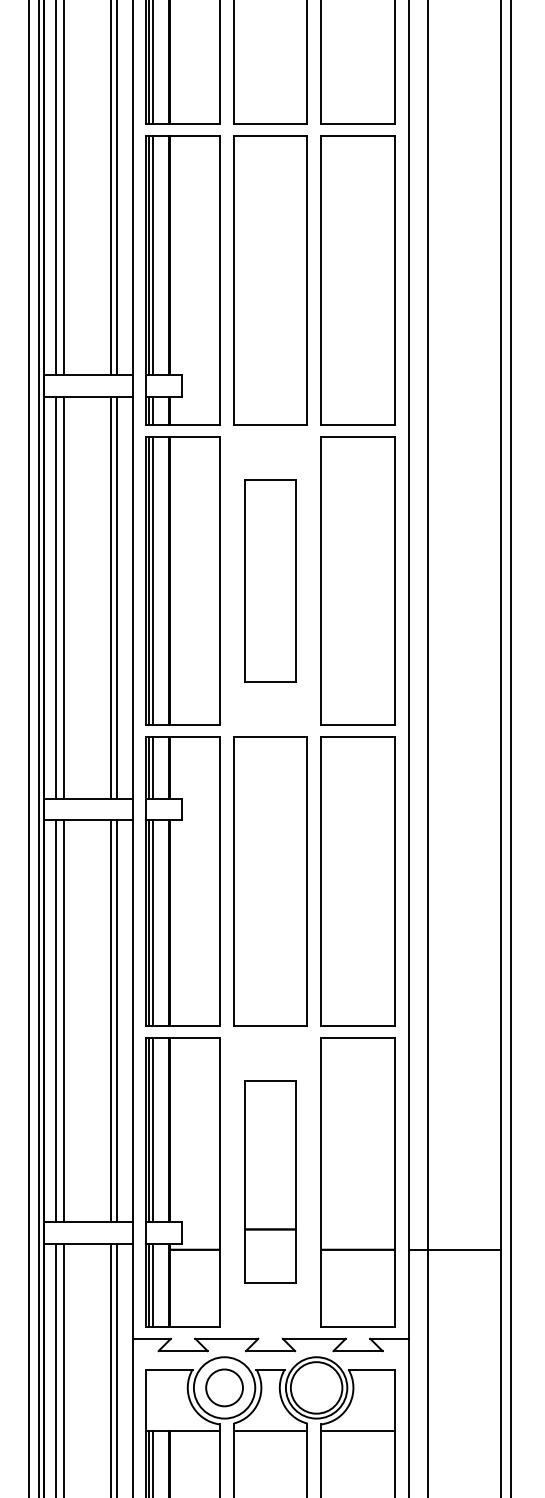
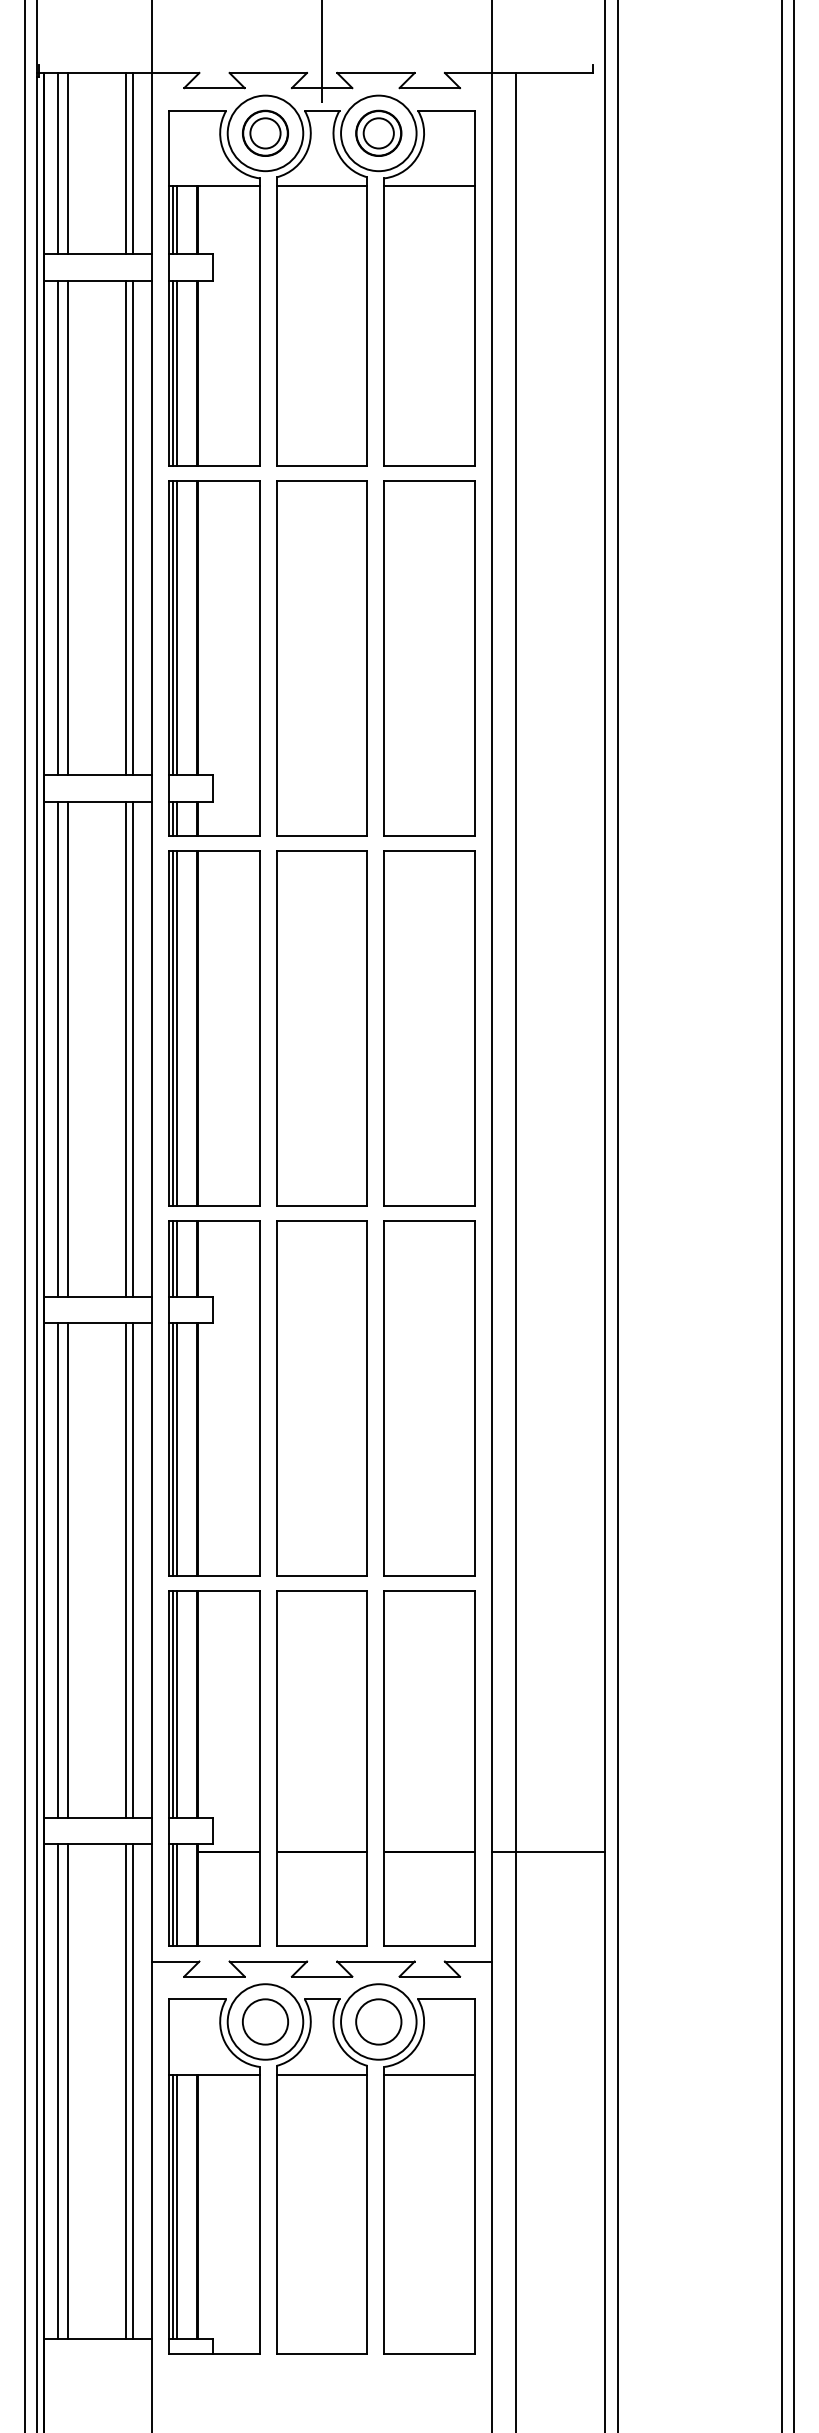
part: (270, 580) -> (321, 1028), size x1.43
part: (270, 1182) -> (321, 1768), size x1.43
circle: (316, 1387) -> (378, 2021), size x0.71

